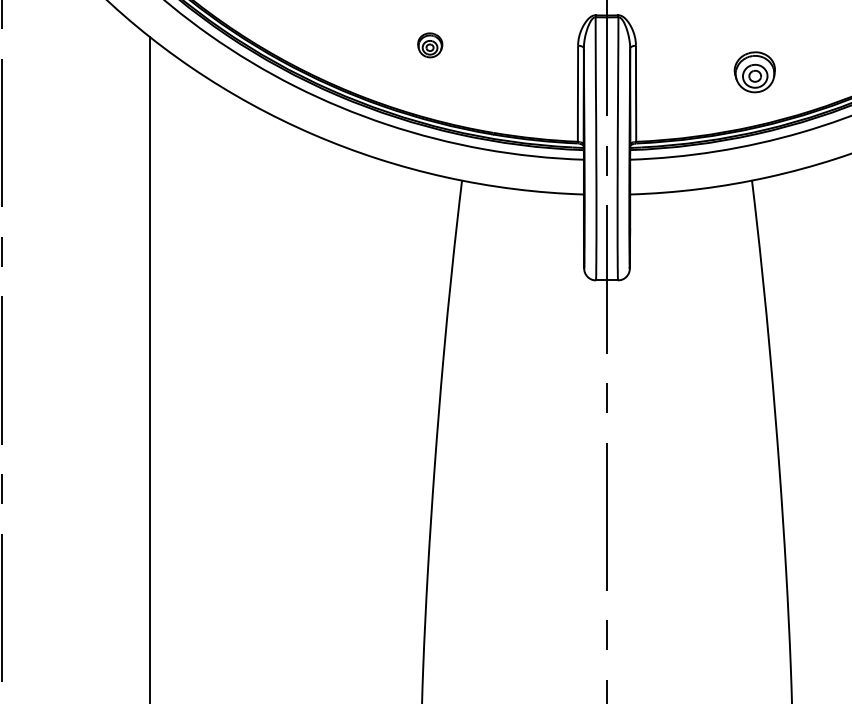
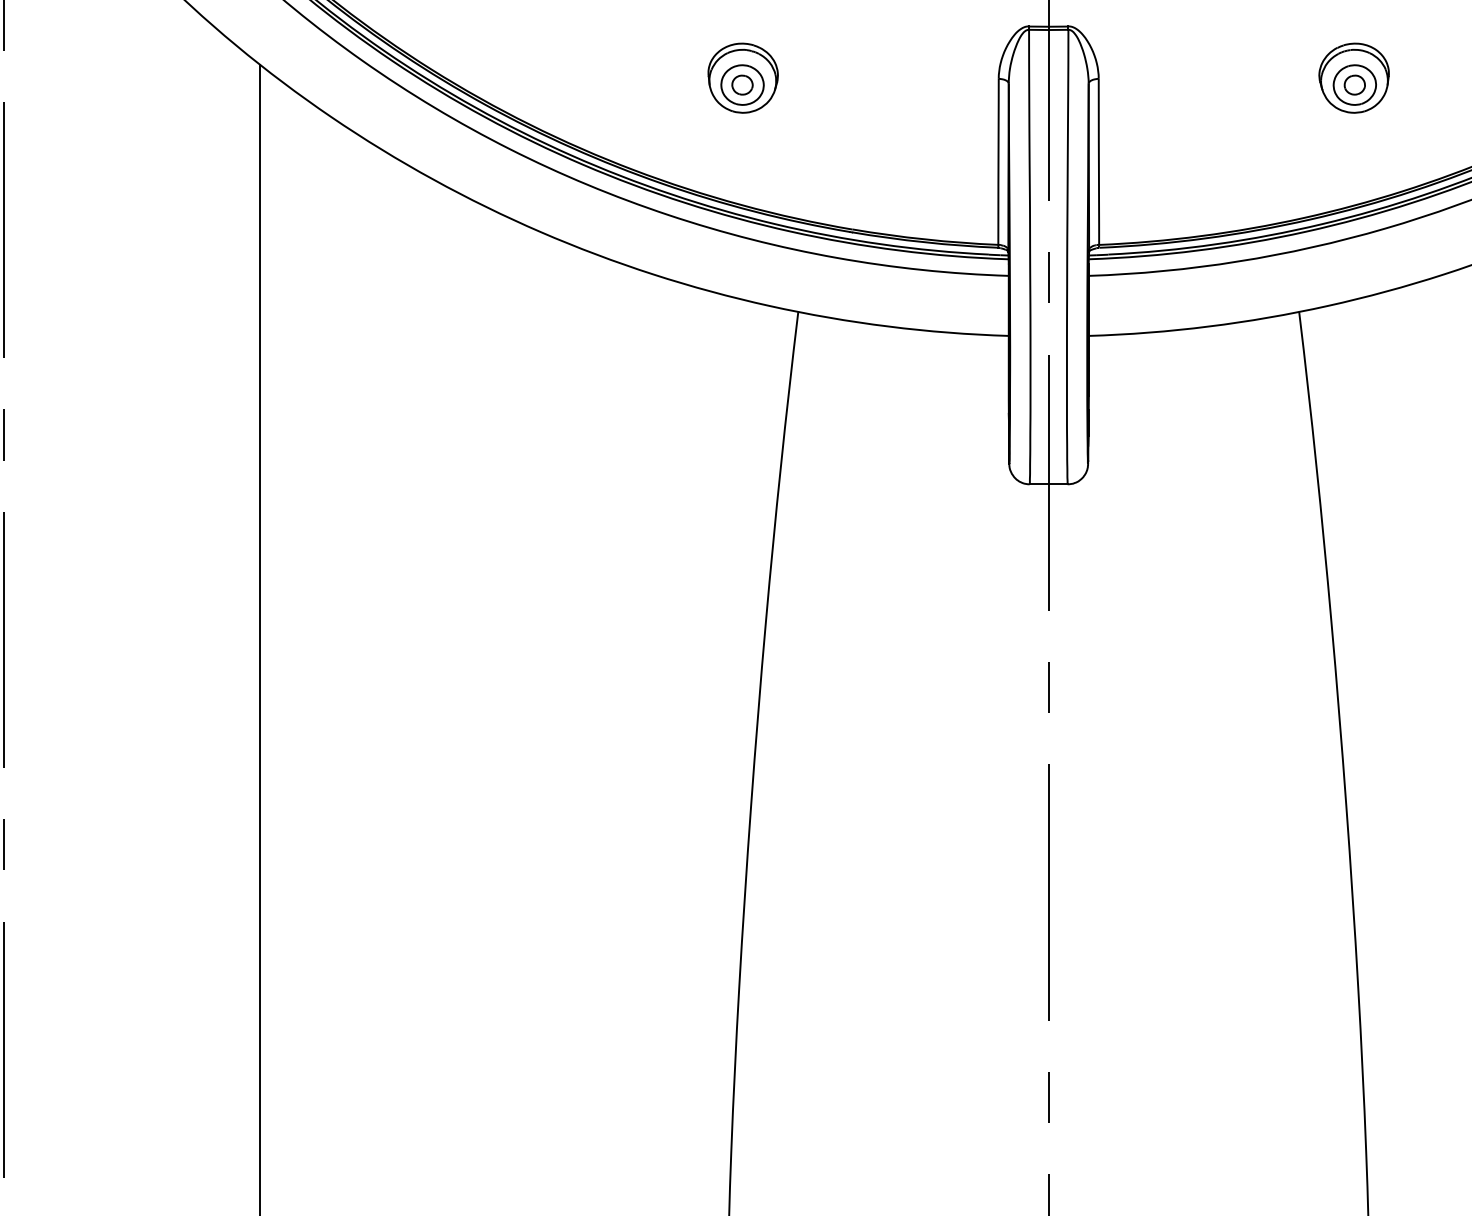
part: (430, 45) -> (743, 78), size x1.67
part: (754, 72) -> (1353, 78), moved

